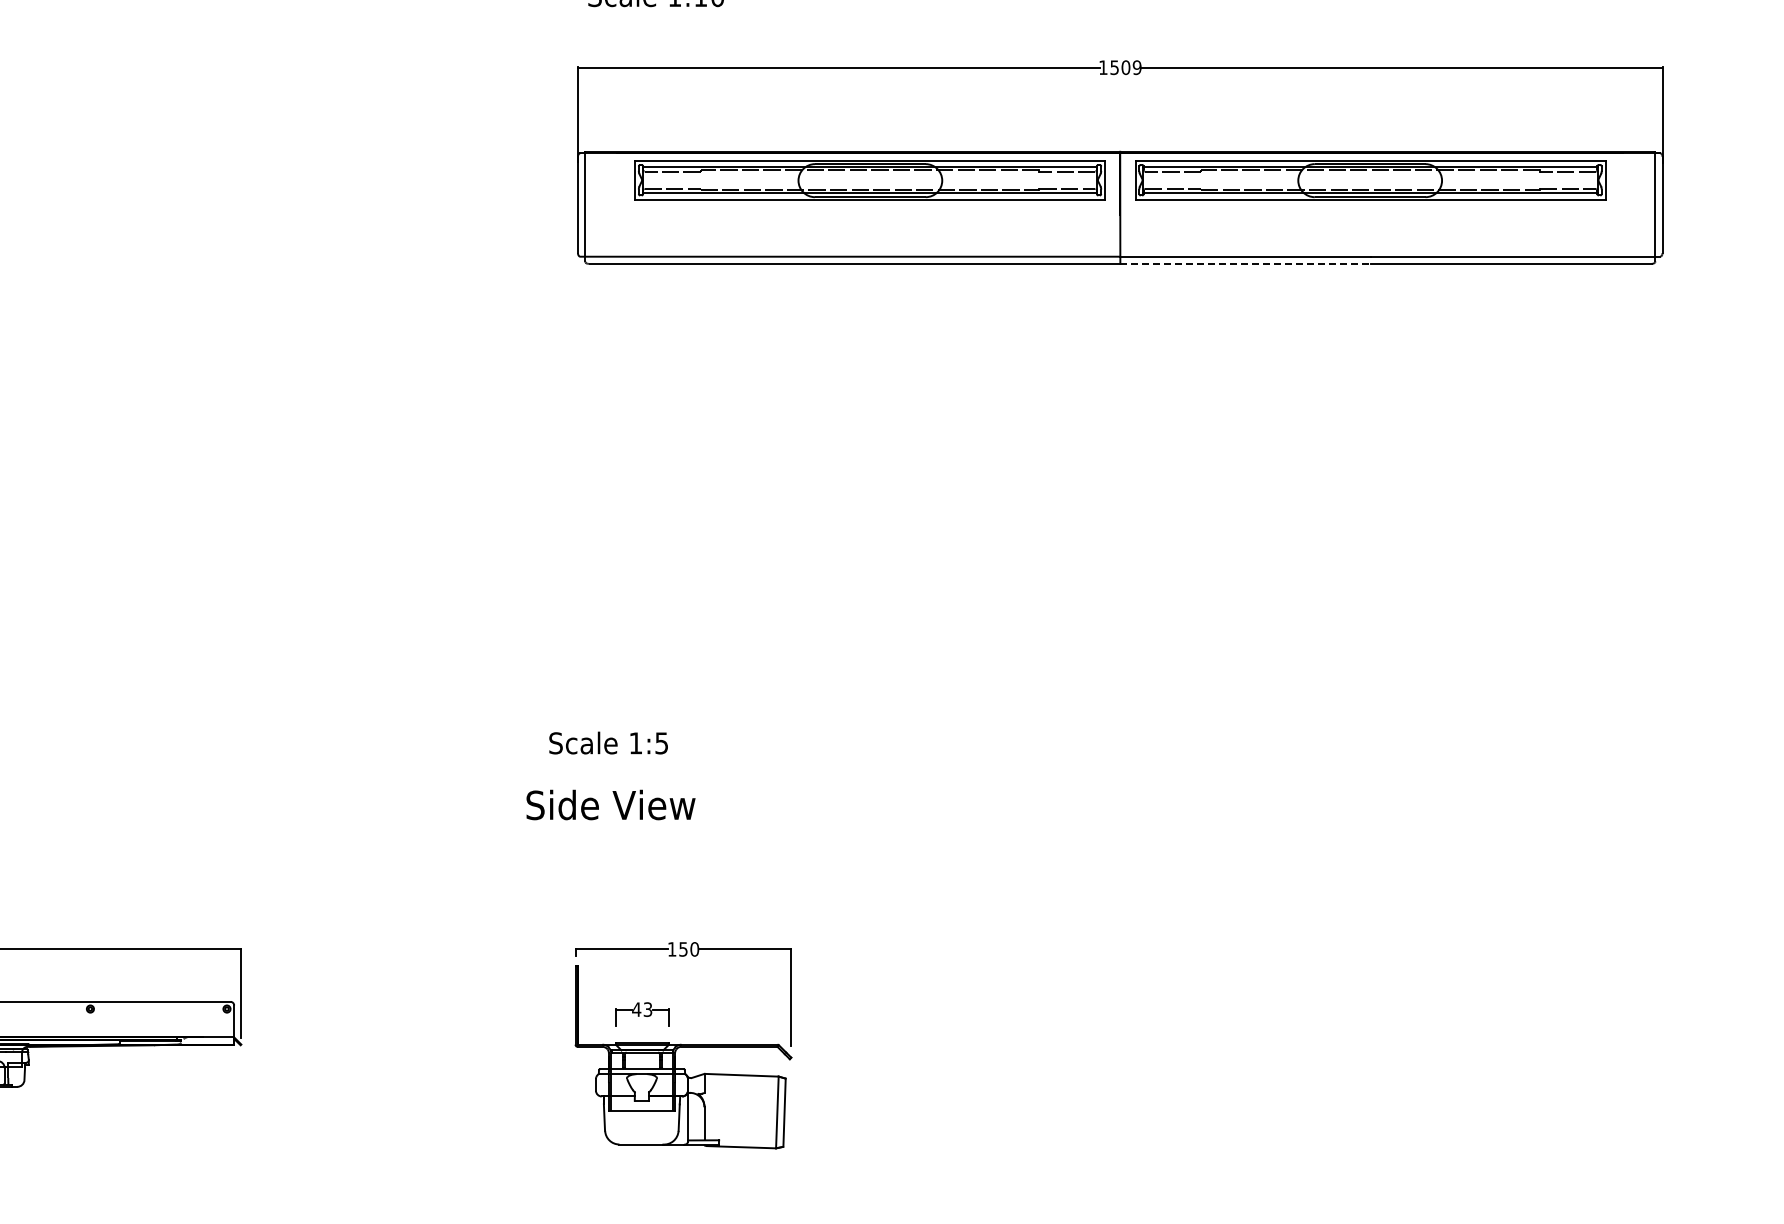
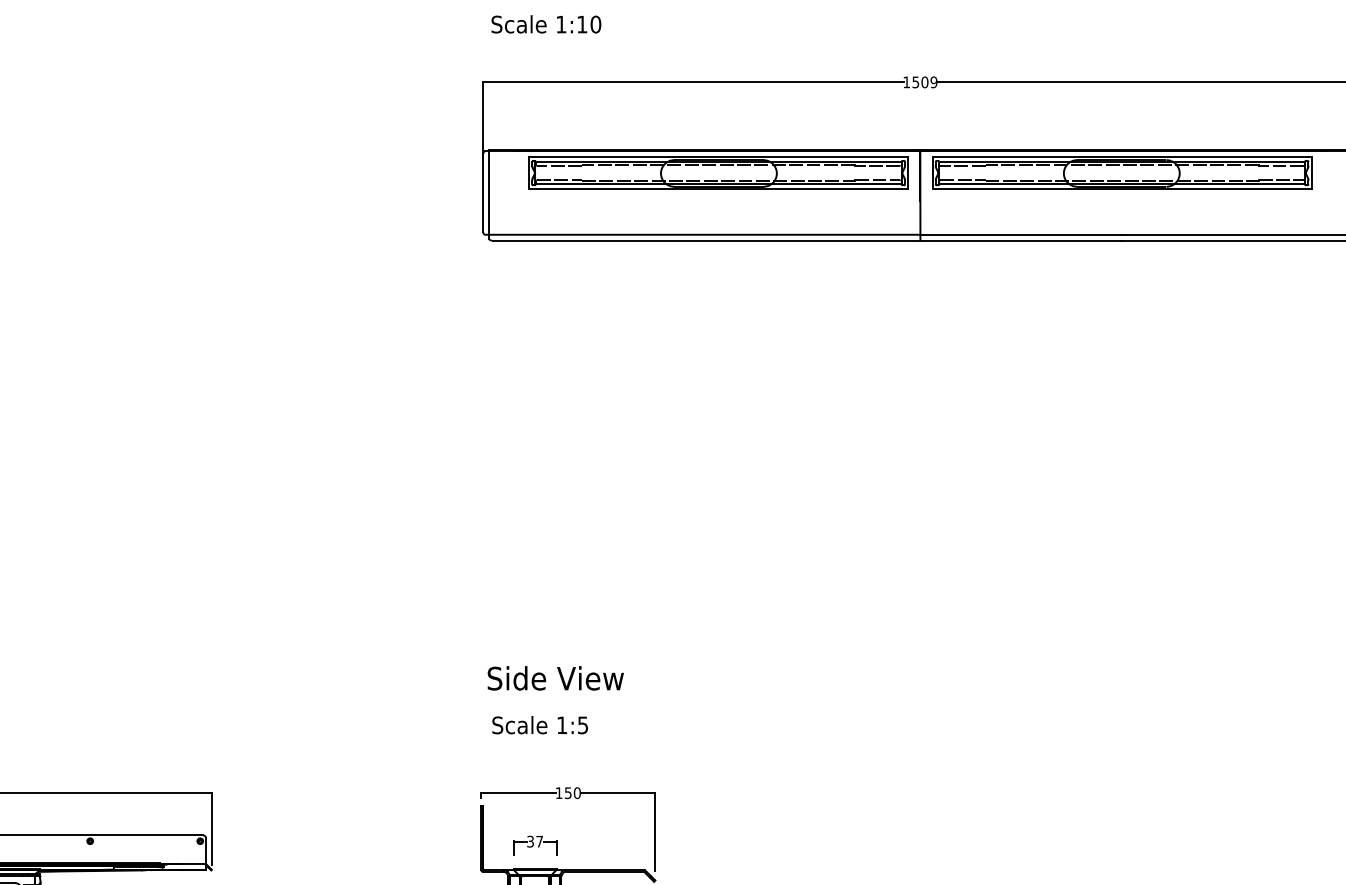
line: (1246, 263) -> (1022, 240), dashed -> solid
text: (608, 742) -> (540, 724), moved
text: (610, 804) -> (555, 677), moved
text: (642, 1009) -> (535, 841), 43 -> 37

